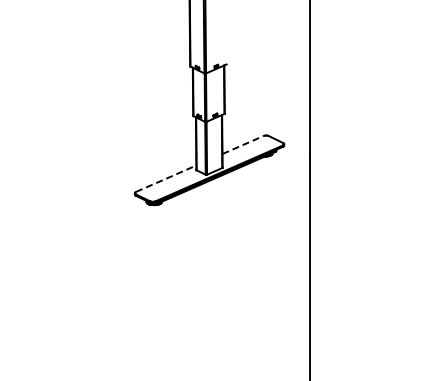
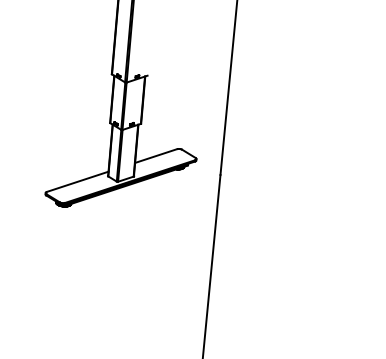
line: (243, 144) -> (156, 155), dashed -> solid
line: (166, 178) -> (78, 181), dashed -> solid

